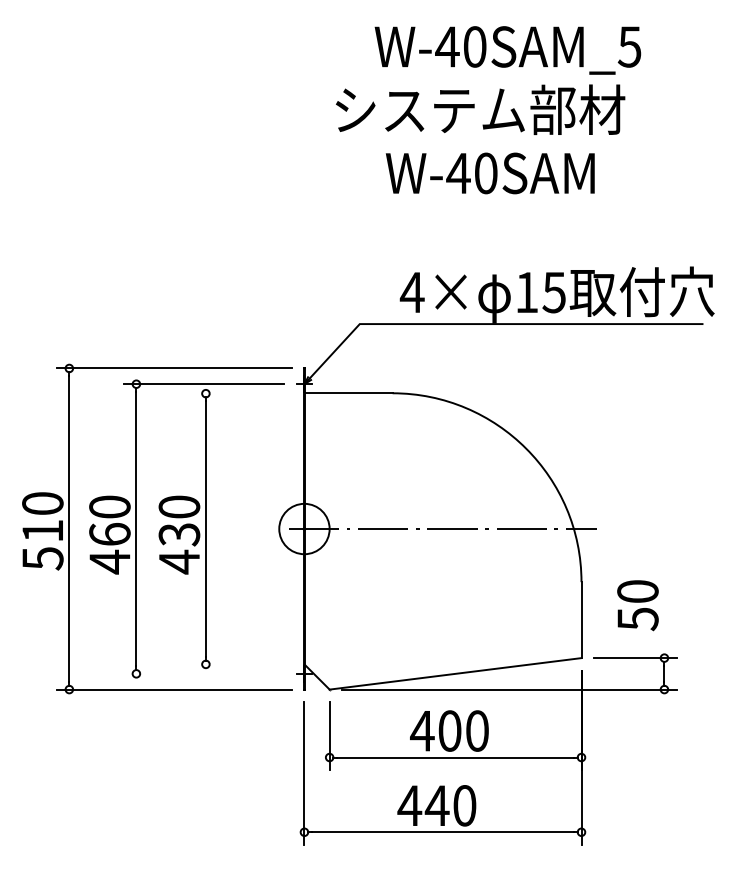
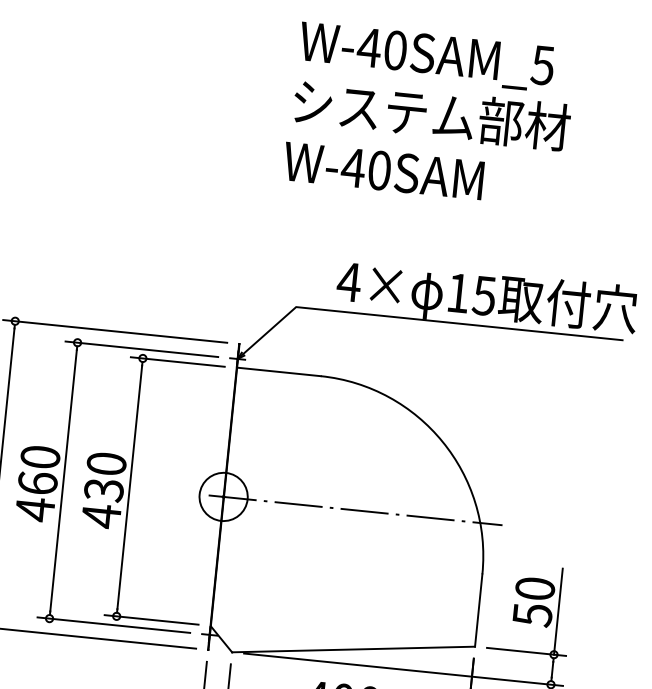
text: (507, 50) -> (426, 57), moved
text: (489, 173) -> (382, 170), moved
line: (242, 393) -> (177, 361), added
line: (664, 612) -> (558, 611), added
line: (242, 664) -> (151, 619), added
line: (203, 673) -> (113, 624), added

